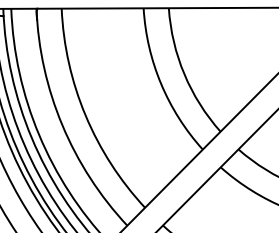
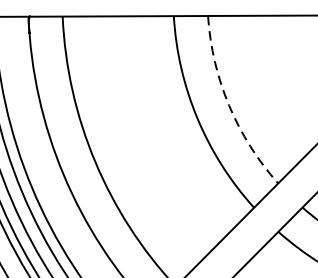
arc: (184, 74) -> (229, 105), solid -> dashed

